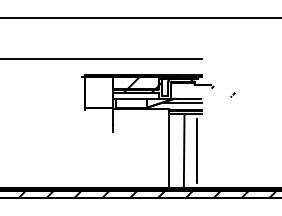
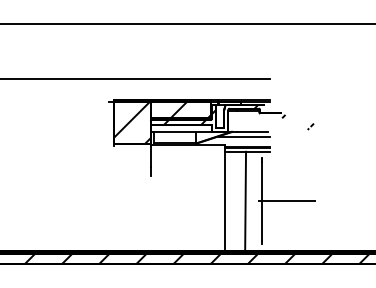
hatch: (98, 91) -> (131, 122), added
line: (214, 151) -> (286, 201), added

